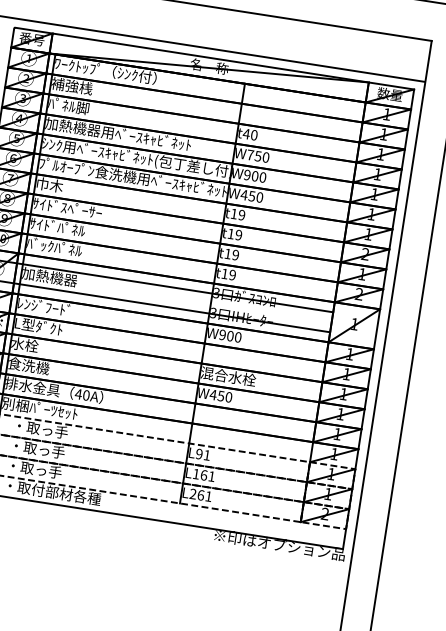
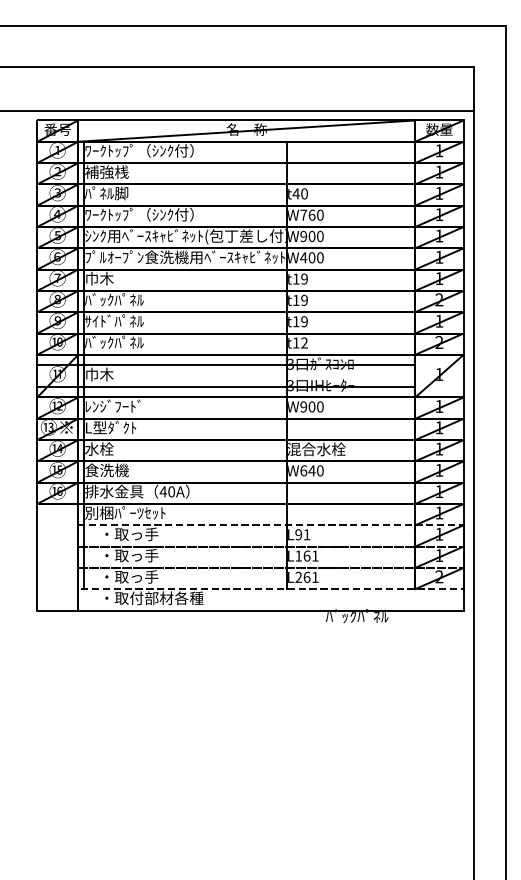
text: (118, 133) -> (162, 214), 加熱機器用ﾍﾞｰｽｷｬﾋﾞﾈｯﾄ -> ﾜｰｸﾄｯﾌﾟ（ｼﾝｸ付）
text: (257, 155) -> (311, 214), W750 -> W760
text: (251, 195) -> (311, 257), W450 -> W400
text: (67, 207) -> (121, 299), ｻｲﾄﾞｽﾍﾟｰｻｰ -> ﾊﾞｯｸﾊﾟﾈﾙ
text: (232, 275) -> (304, 343), t19 -> t12
text: (49, 277) -> (114, 374), 加熱機器 -> 巾木
text: (216, 395) -> (307, 470), W450 -> W640
text: (278, 544) -> (395, 616), ※印はオプション品 -> ﾊﾞｯｸﾊﾟﾈﾙ

